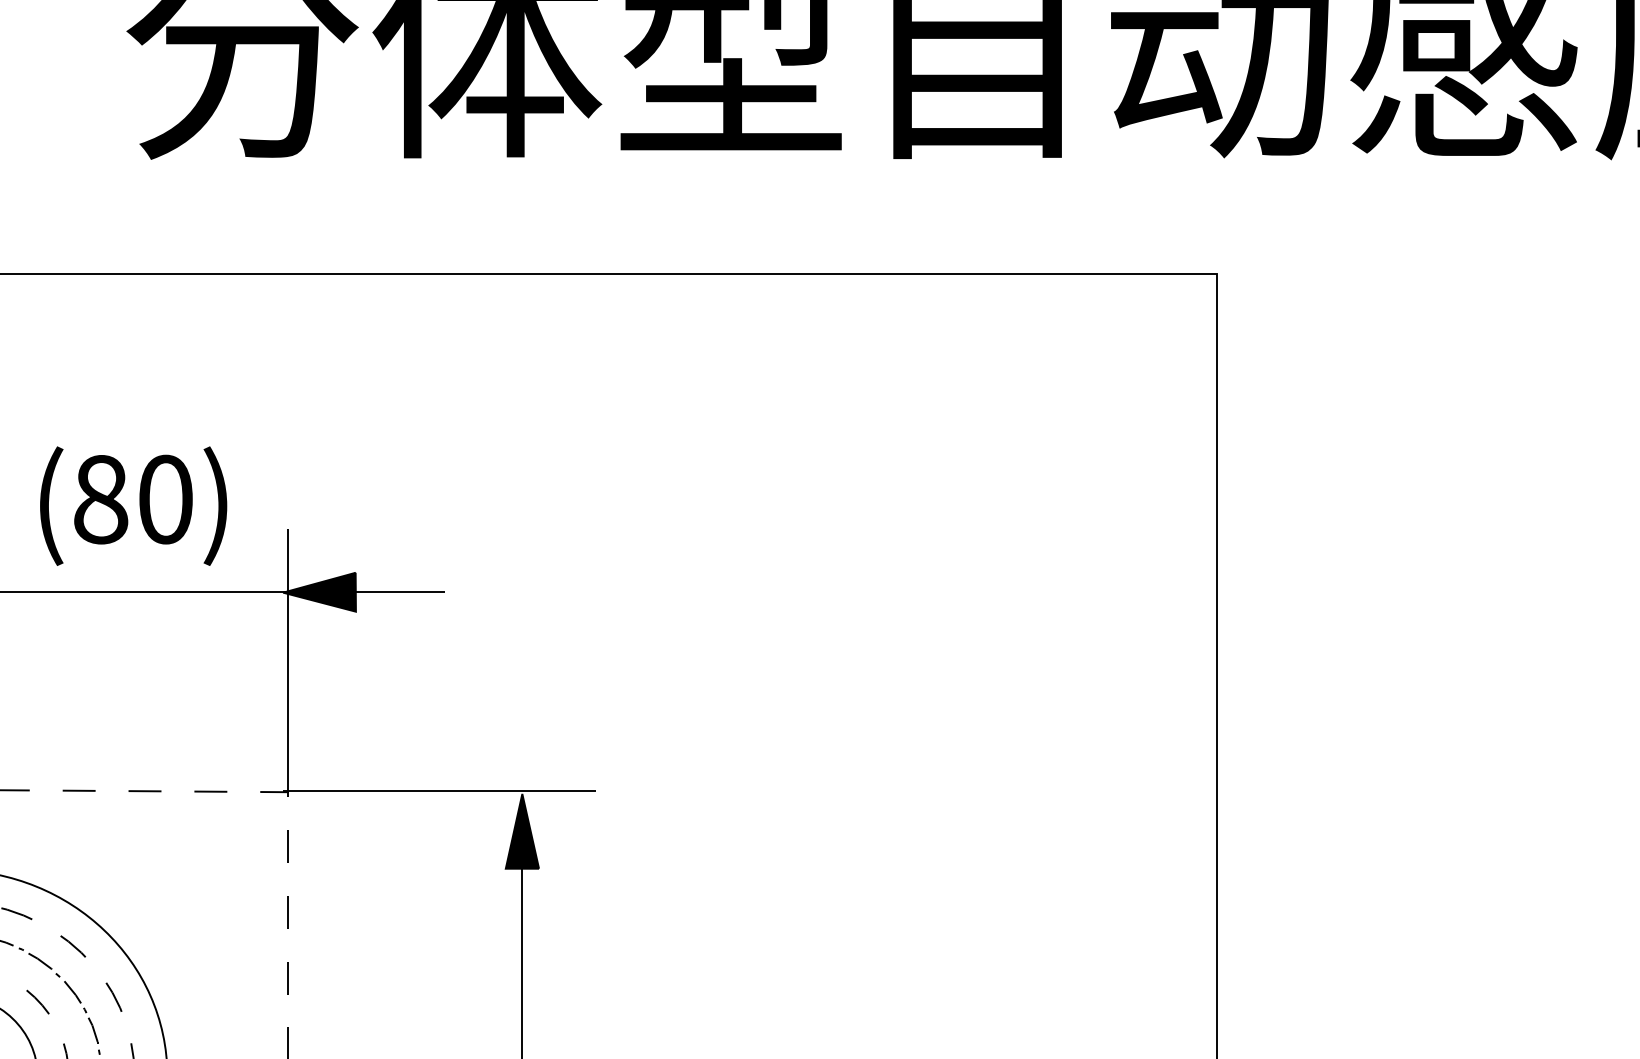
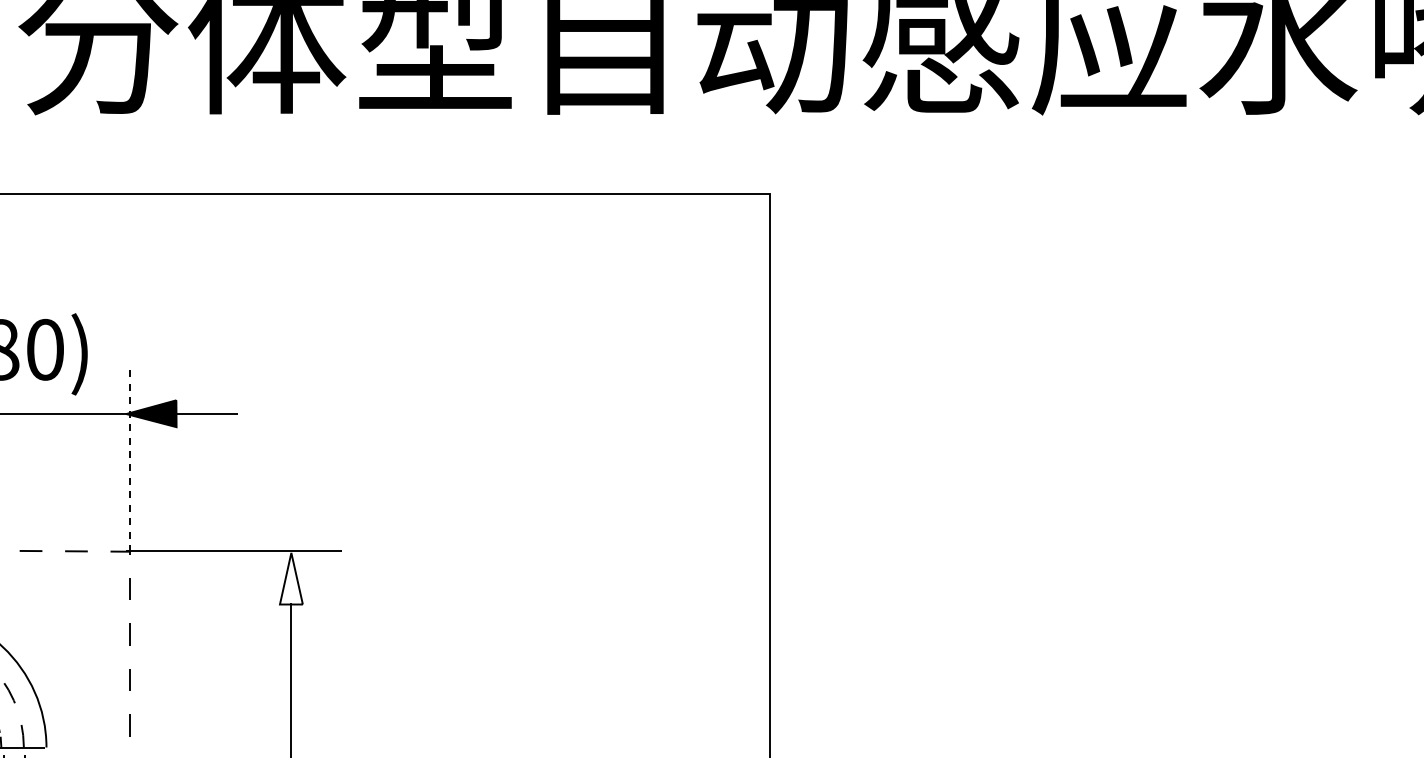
line: (287, 660) -> (129, 460), solid -> dashed
fill: (521, 831) -> (290, 578), removed

